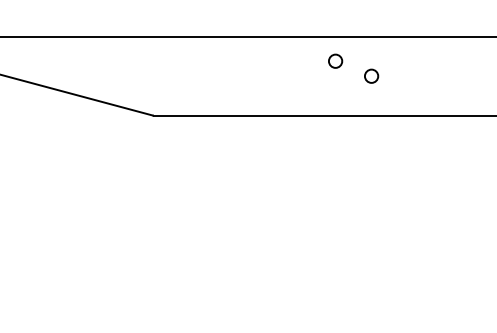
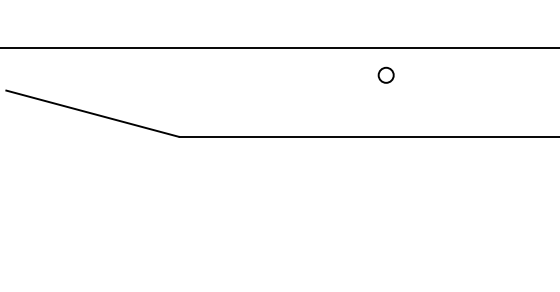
circle: (371, 75) -> (426, 91), removed

